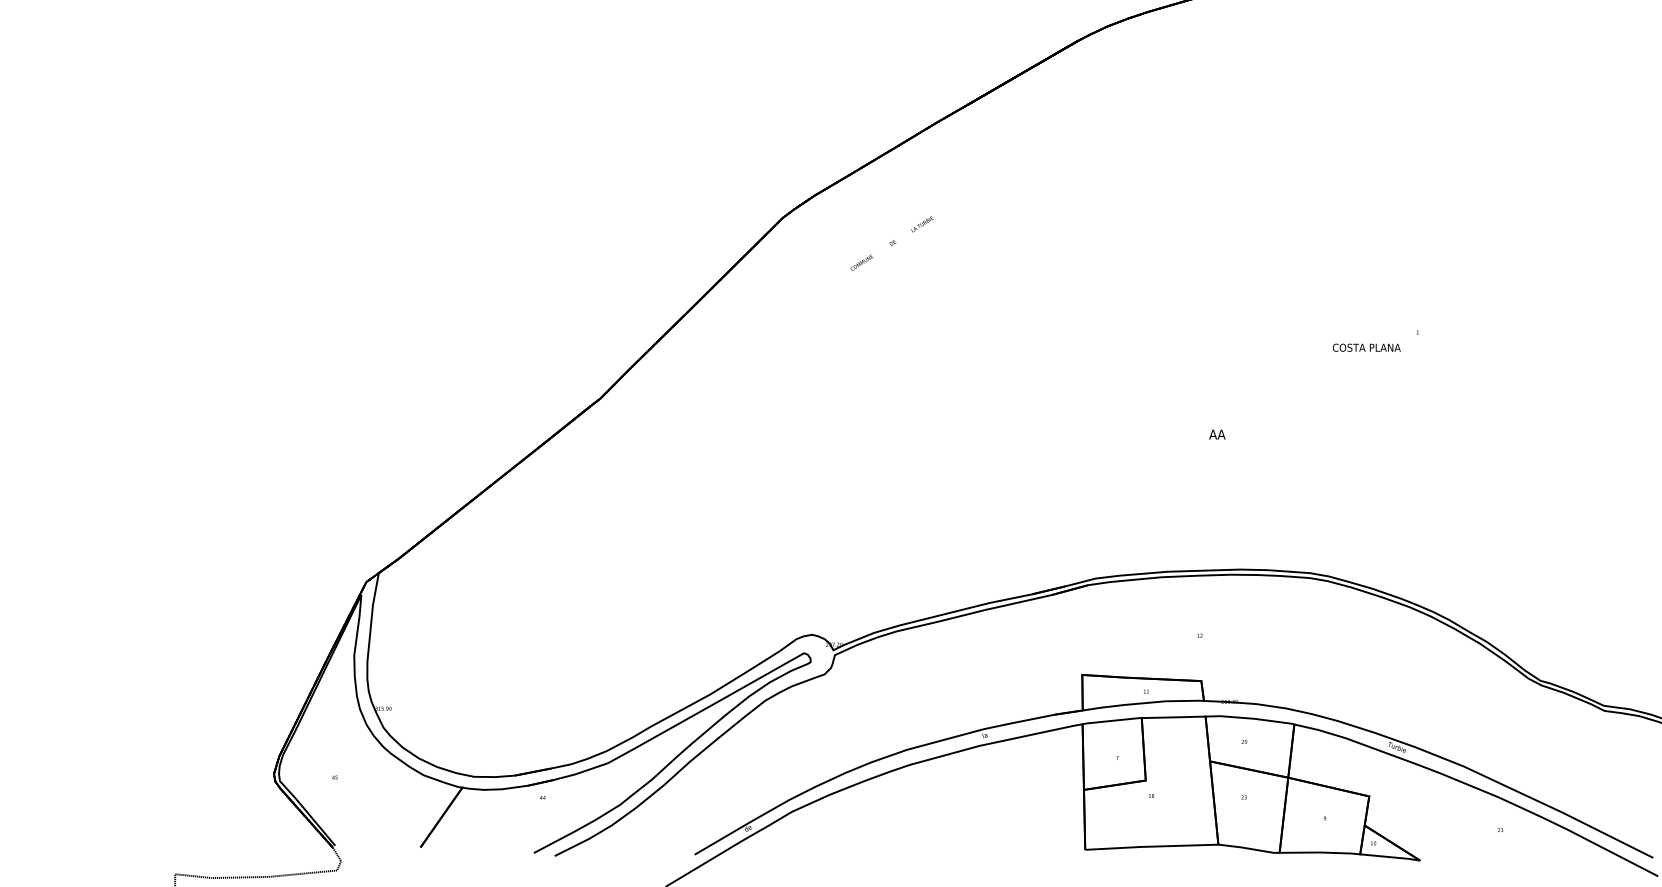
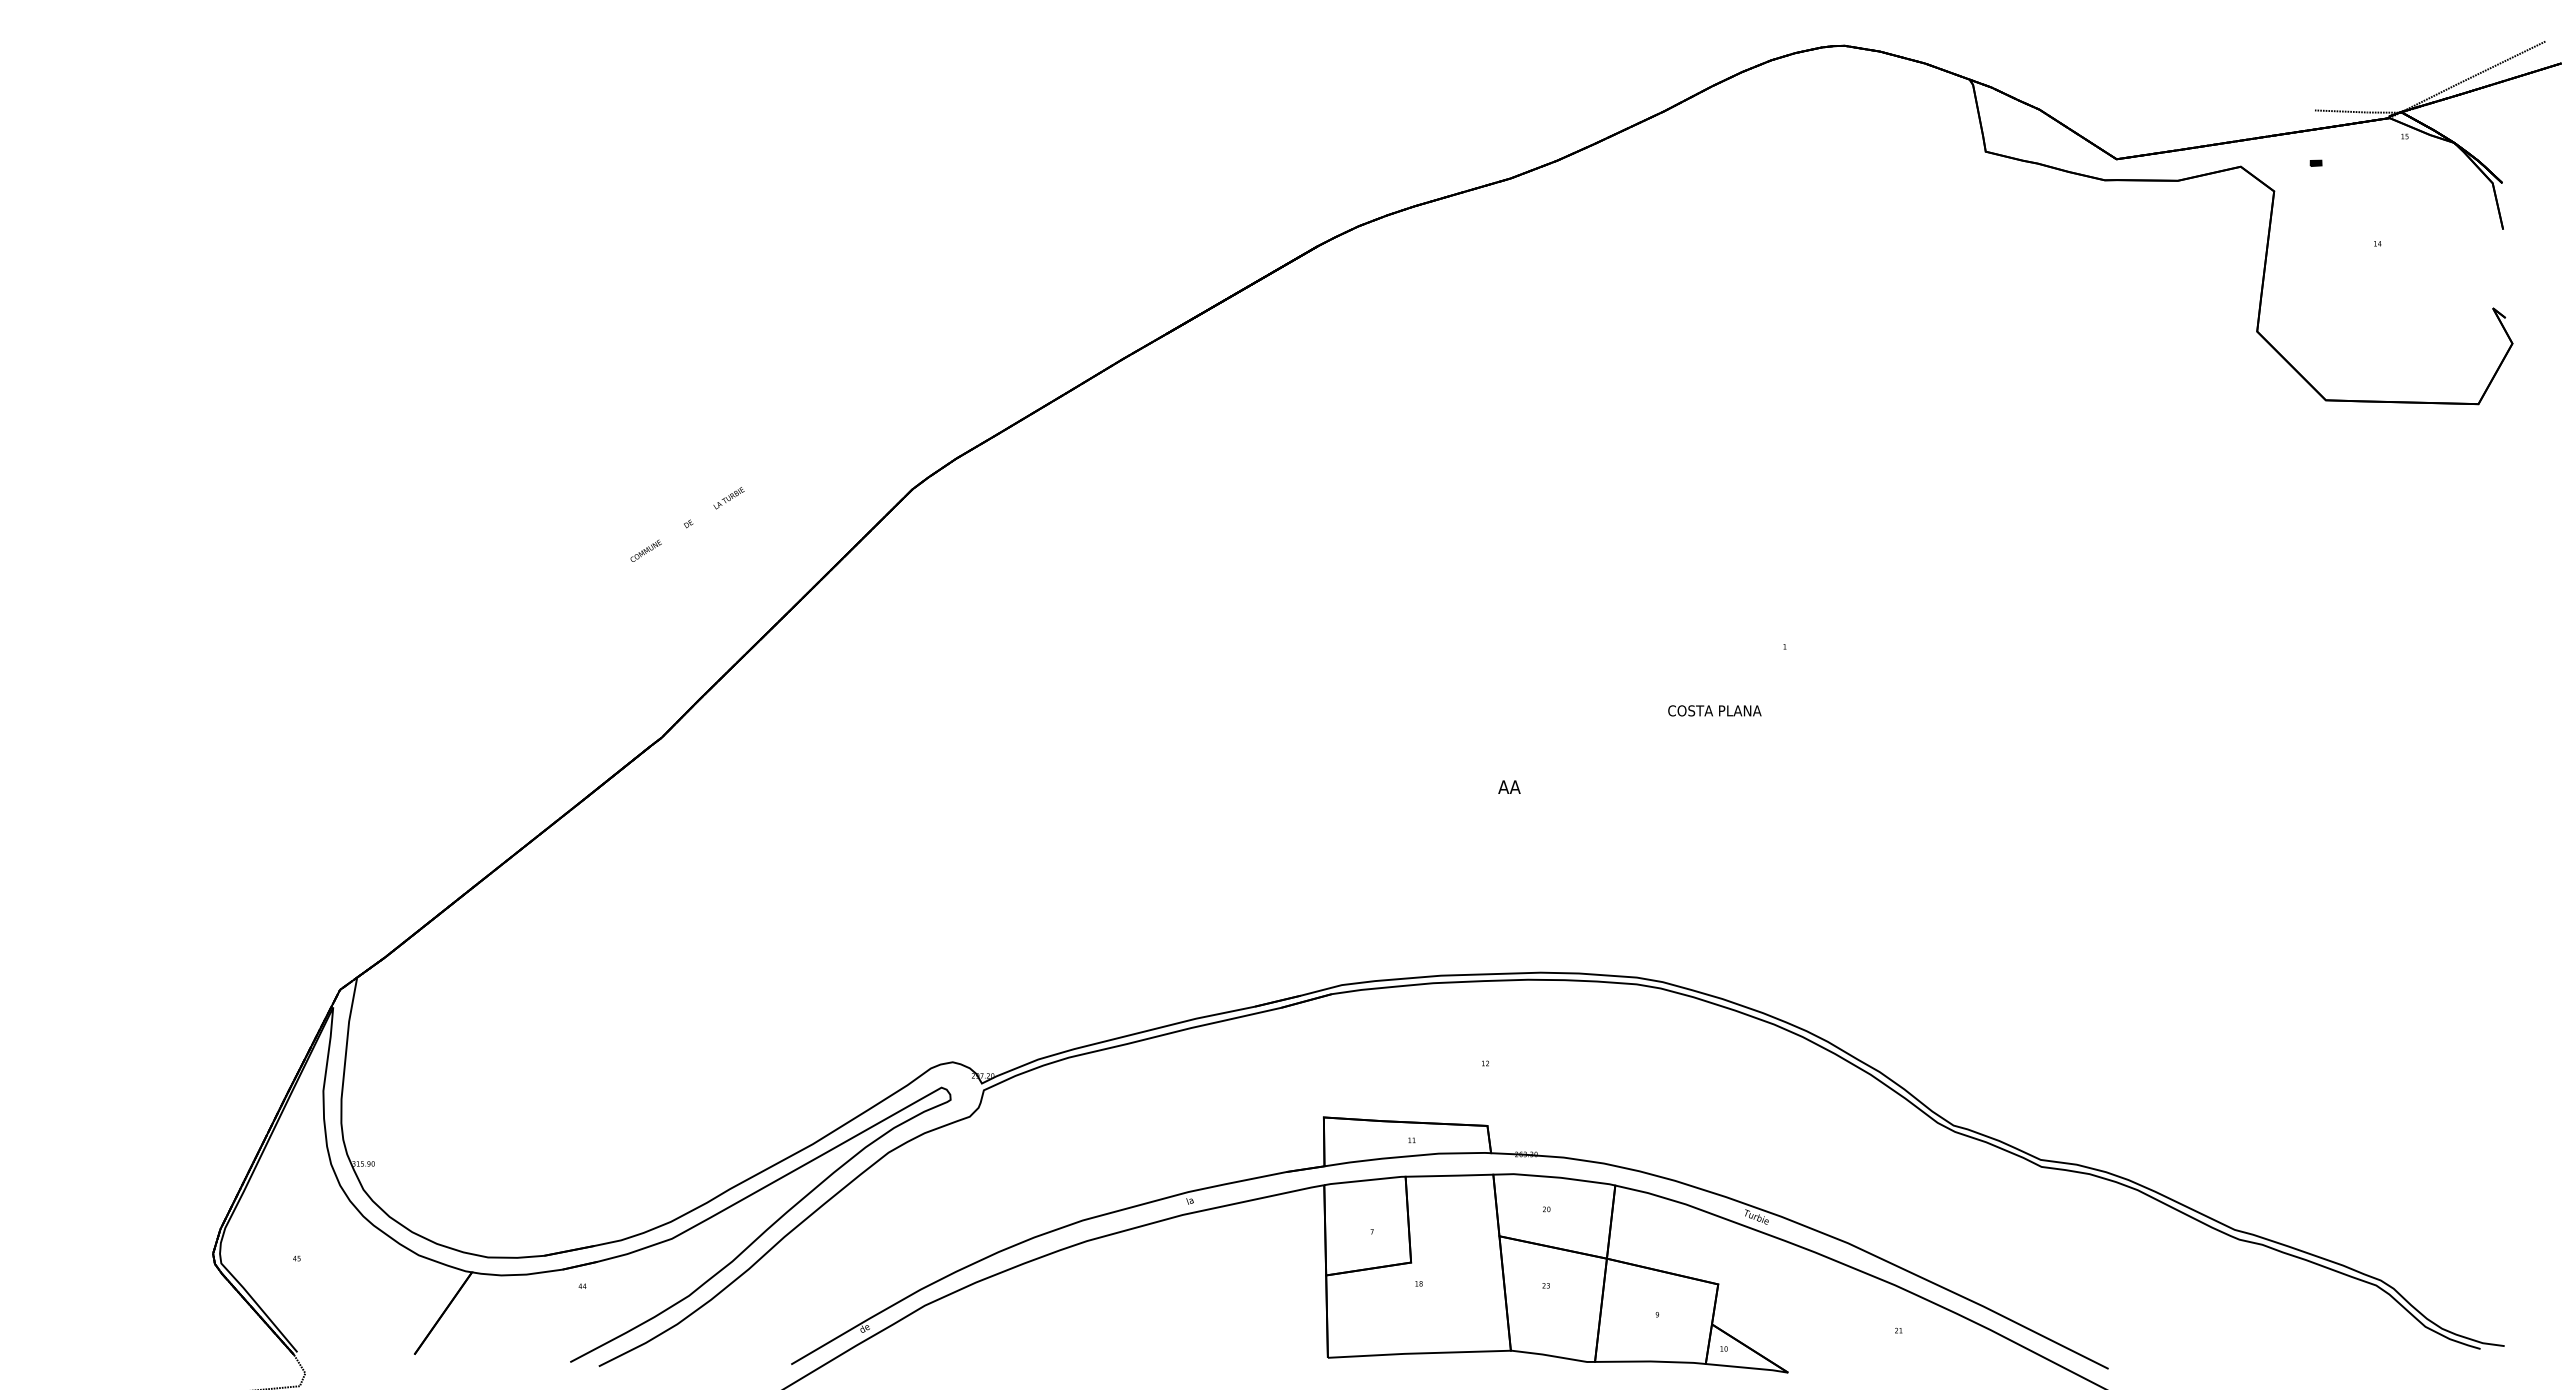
text: (892, 243) -> (687, 524), moved
text: (1366, 347) -> (1714, 710), moved

